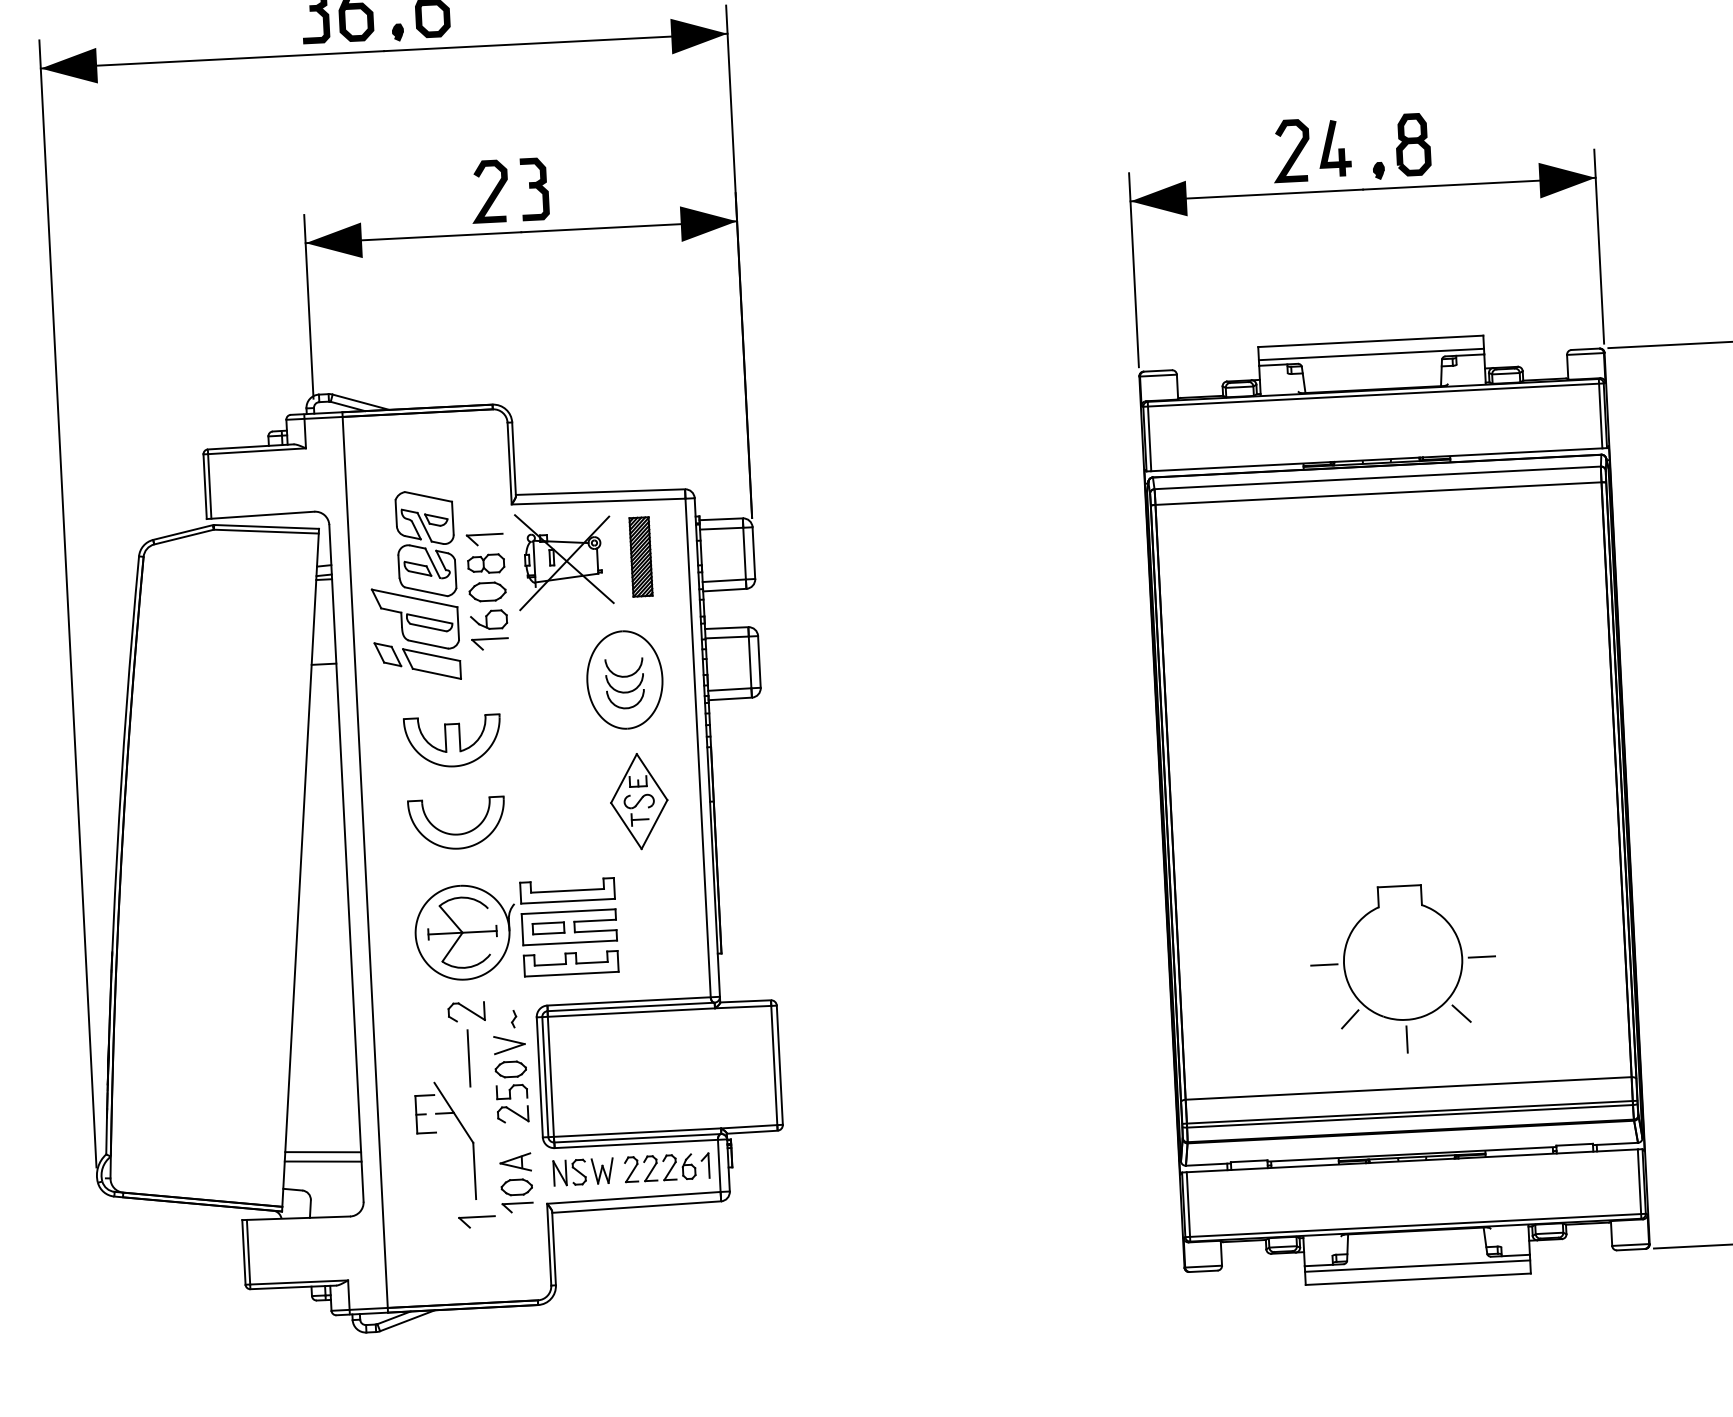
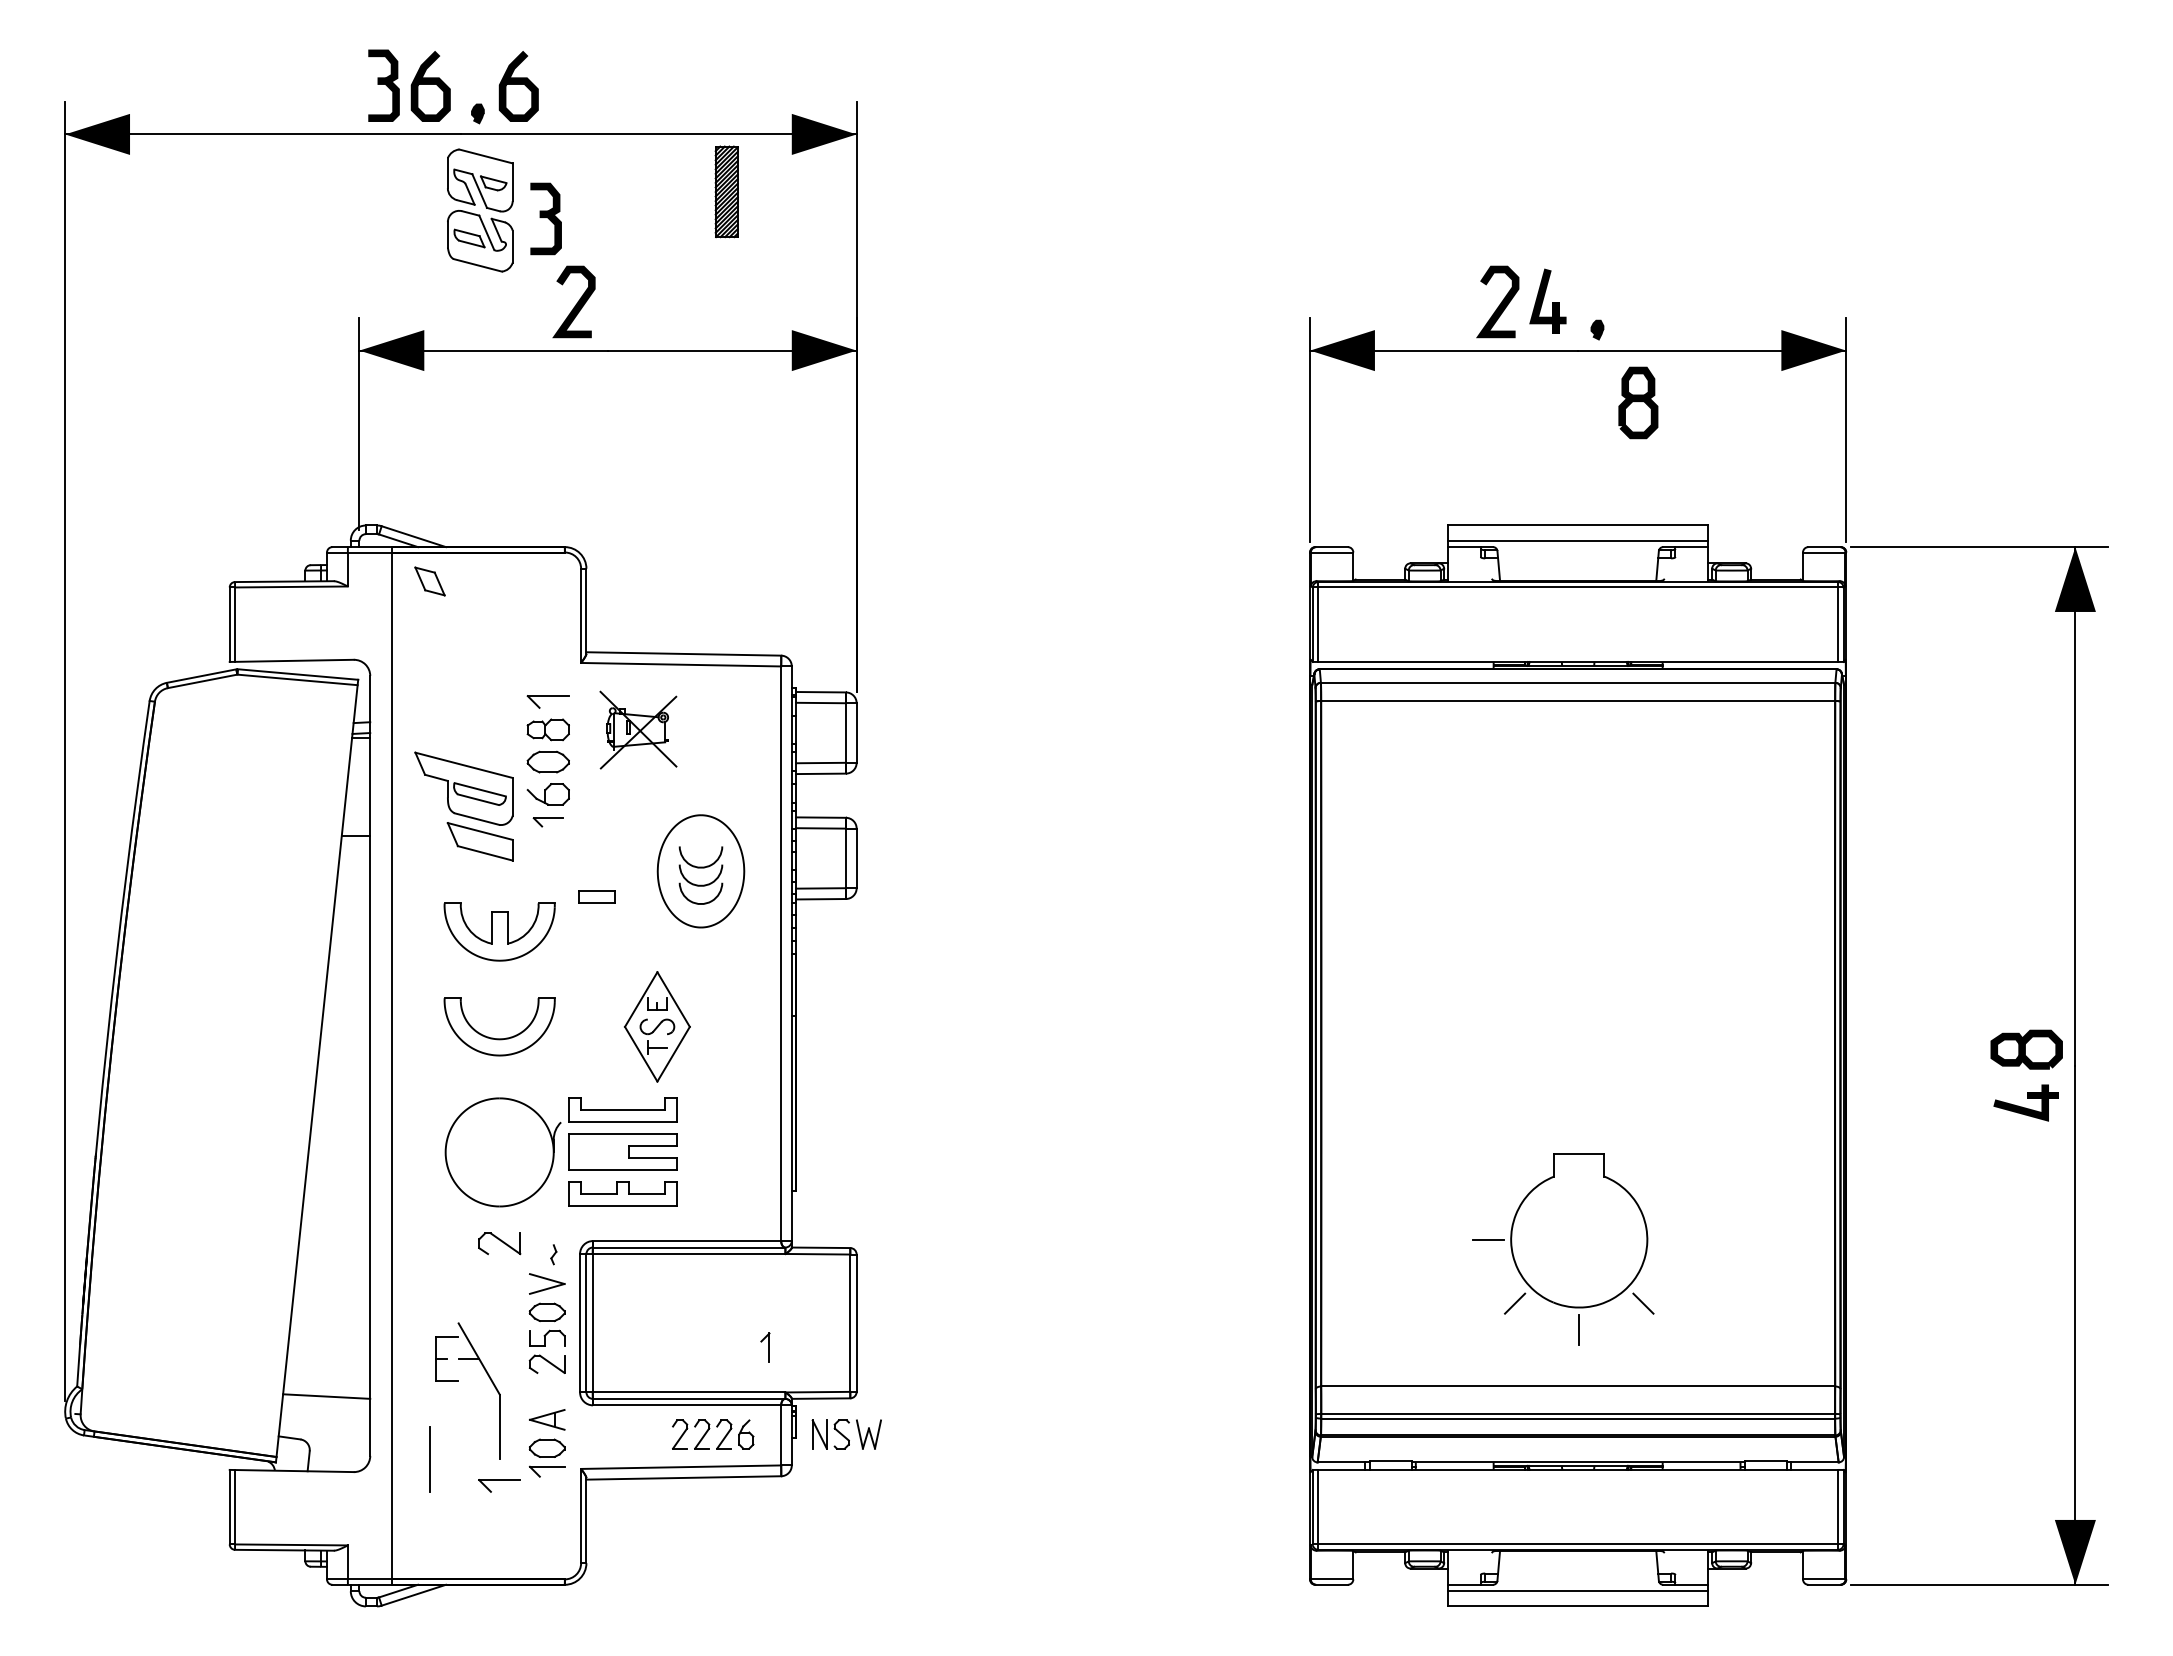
part: (1413, 144) -> (1638, 402), moved
part: (534, 188) -> (545, 218), moved
part: (426, 544) -> (480, 210), moved
part: (640, 556) -> (726, 191), moved
part: (564, 559) -> (638, 729), size x0.7
part: (489, 644) -> (547, 822), size x0.7
part: (387, 654) -> (429, 581), moved
part: (639, 801) -> (657, 1026), moved
part: (548, 927) -> (596, 896), moved
part: (462, 932) -> (499, 1152), removed
line: (1481, 956) -> (1669, 1239), removed
line: (468, 1058) -> (429, 1459), moved
line: (322, 1161) -> (325, 1407), removed
part: (705, 1165) -> (765, 1347), moved
part: (583, 1172) -> (846, 1434), moved

